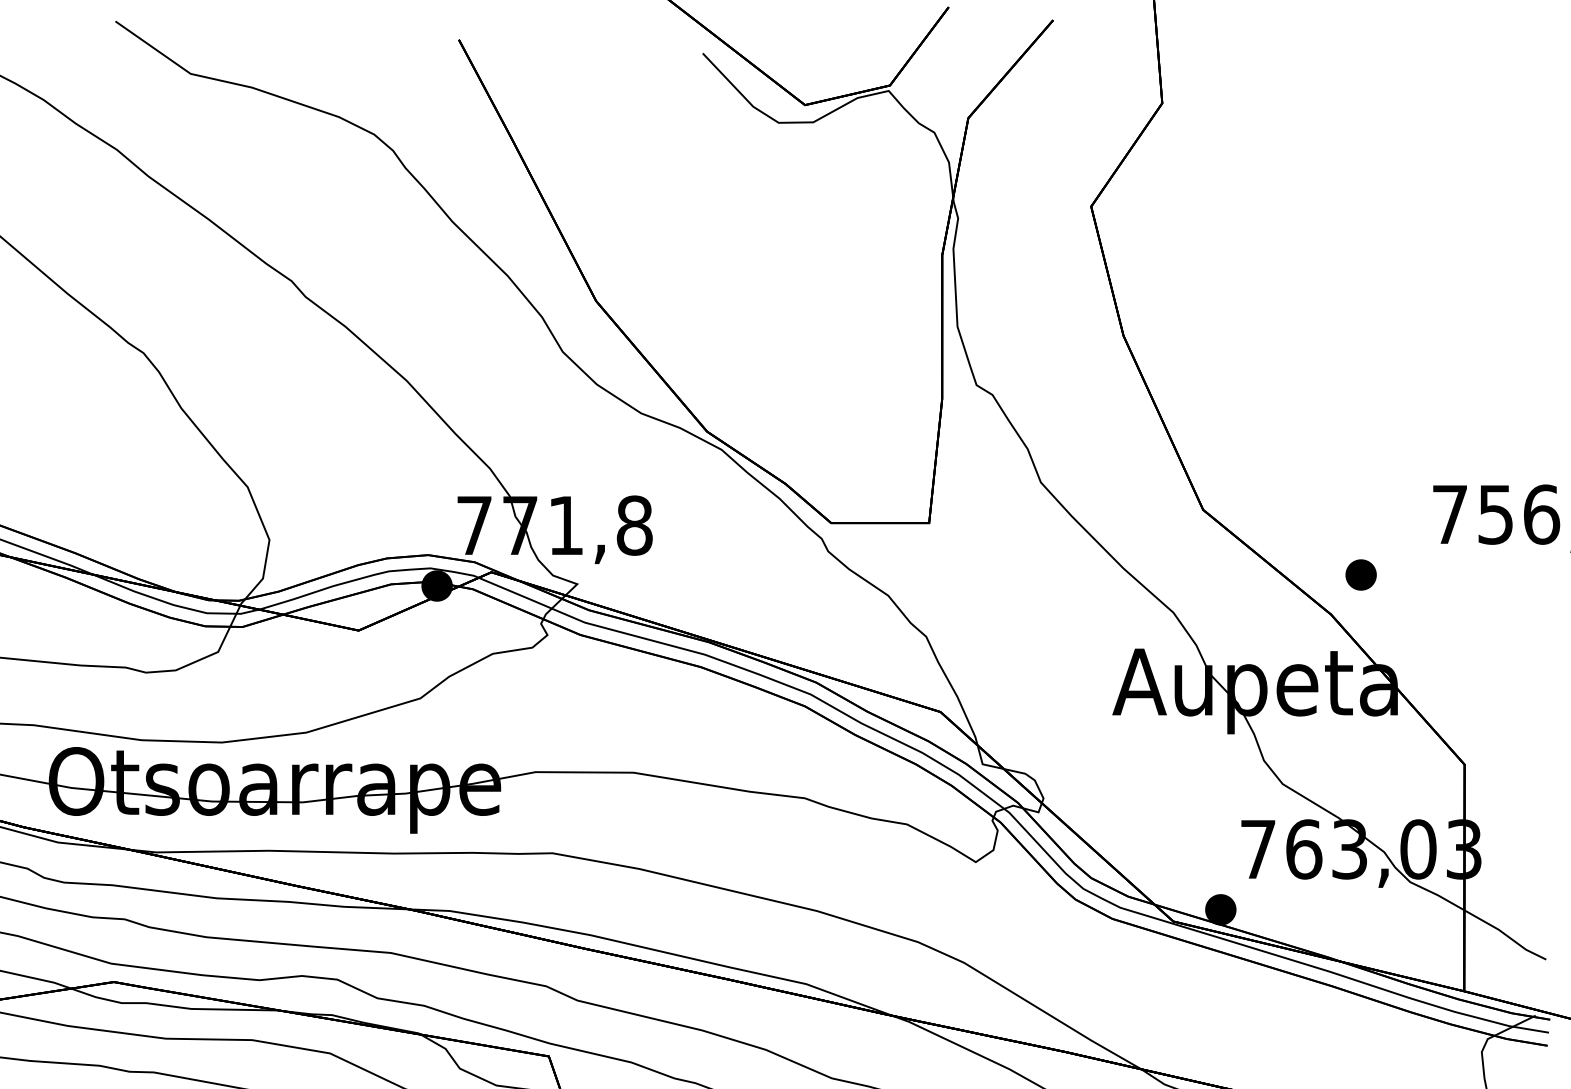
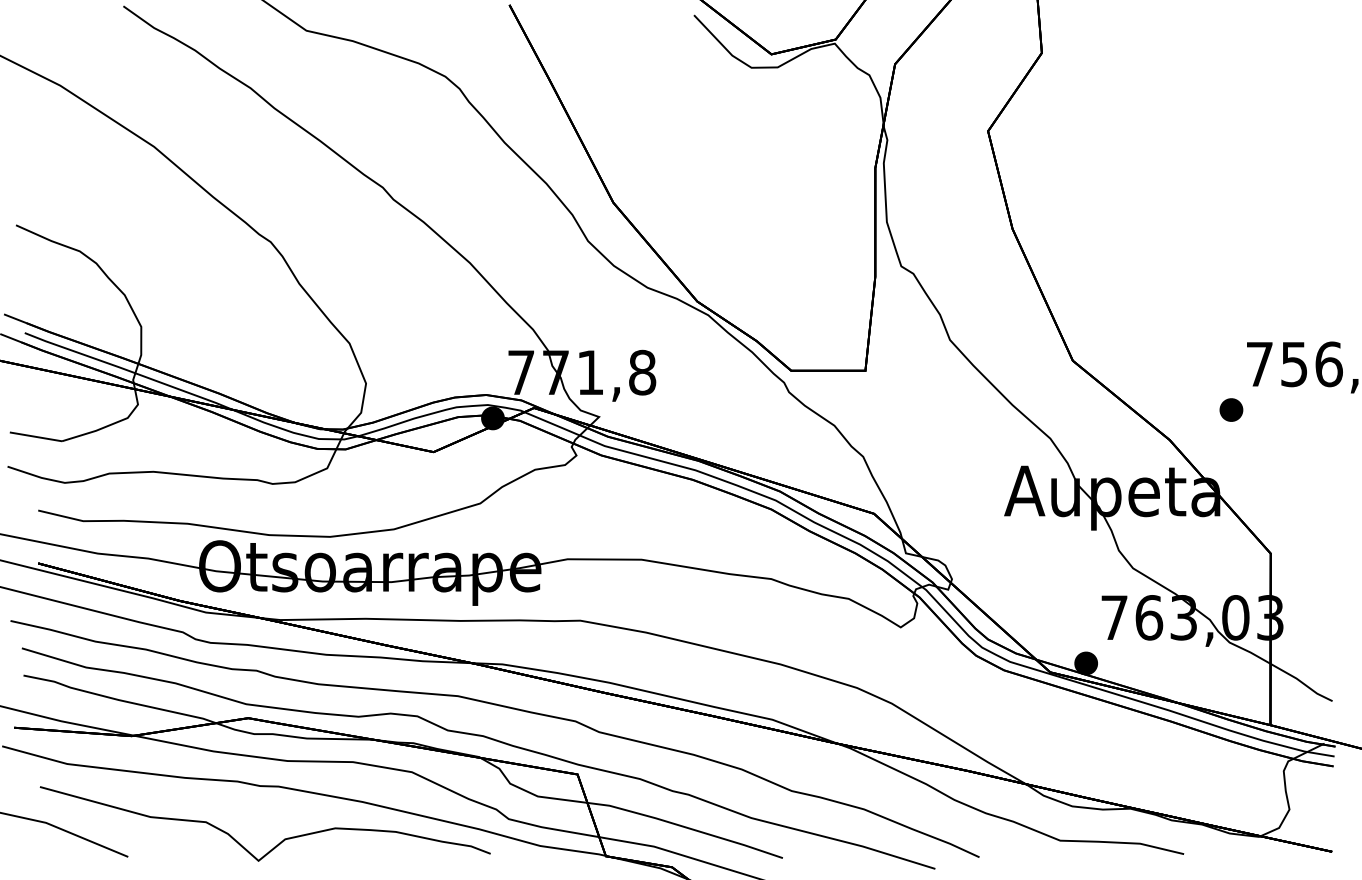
part: (1361, 574) -> (1231, 409), moved

